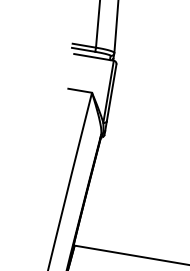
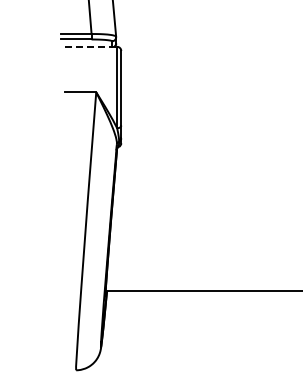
line: (94, 57) -> (91, 46), solid -> dashed

